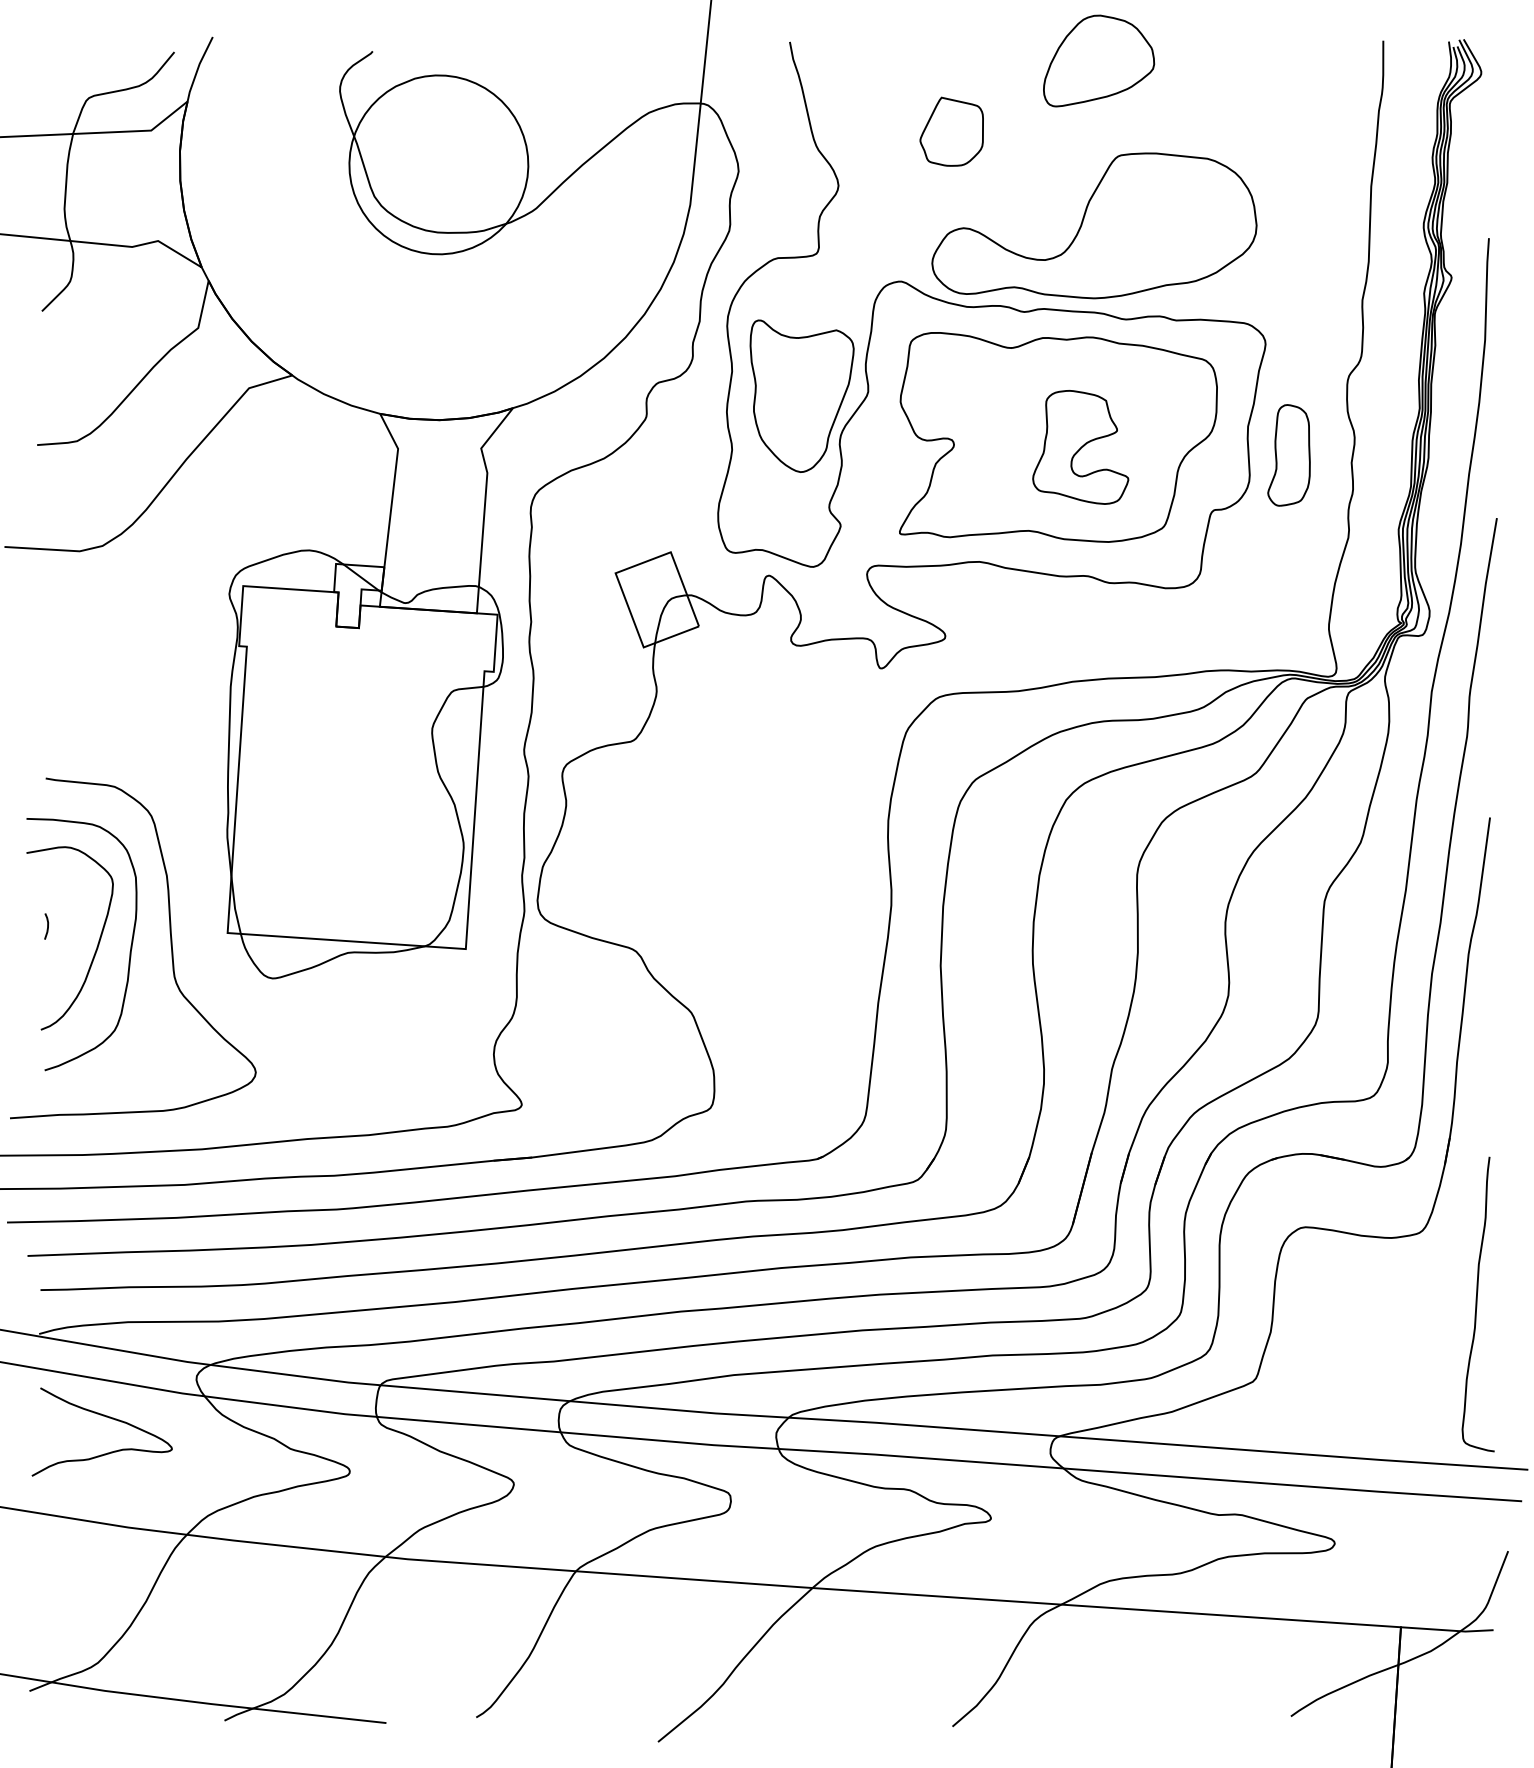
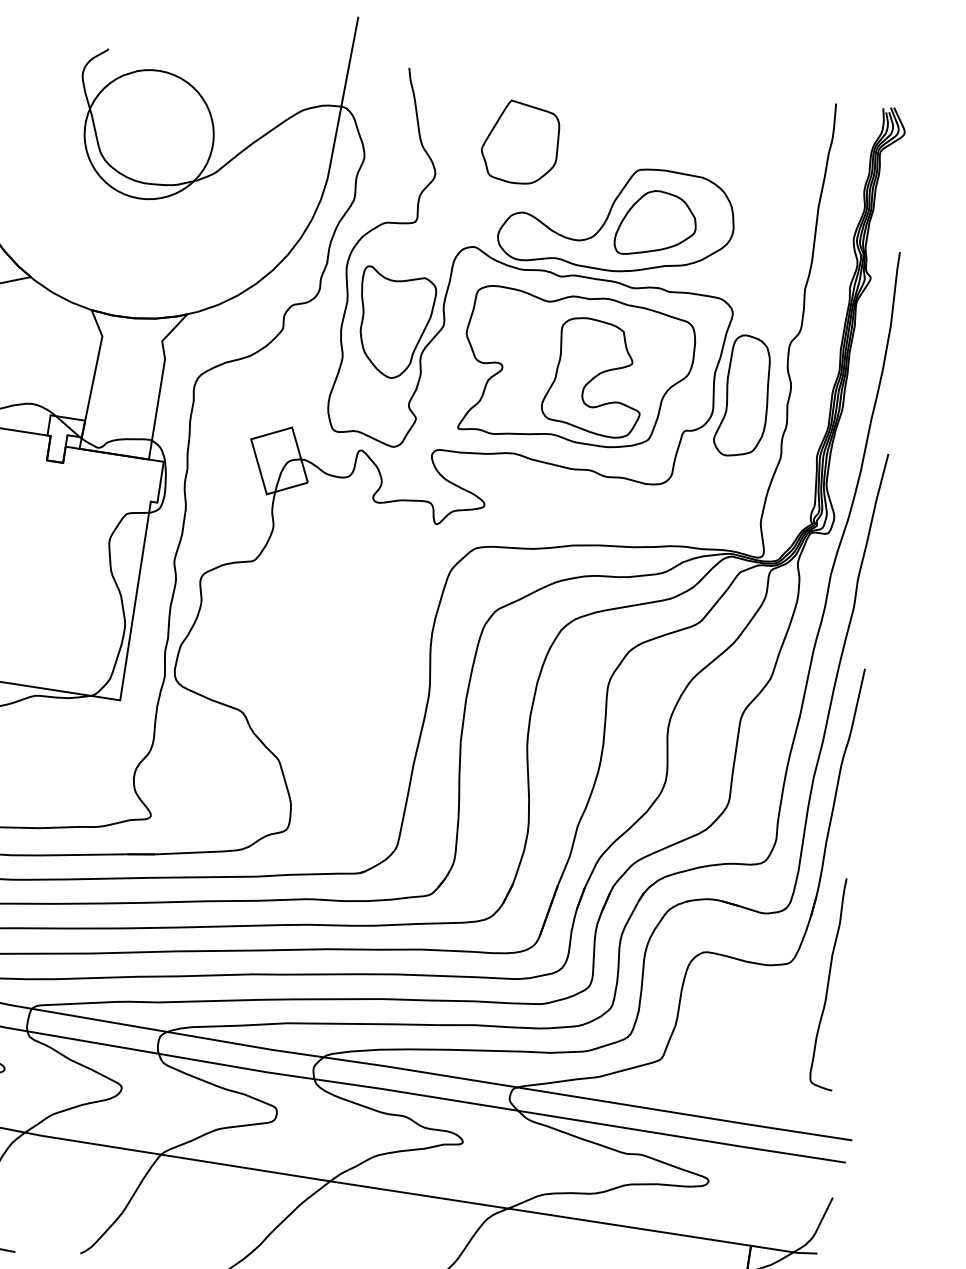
part: (1099, 60) -> (656, 223), moved
part: (951, 131) -> (519, 142), size x1.67
part: (1080, 447) -> (593, 377), size x1.43
part: (1288, 455) -> (742, 396), size x1.67
curve: (1477, 1304) -> (828, 983), moved

